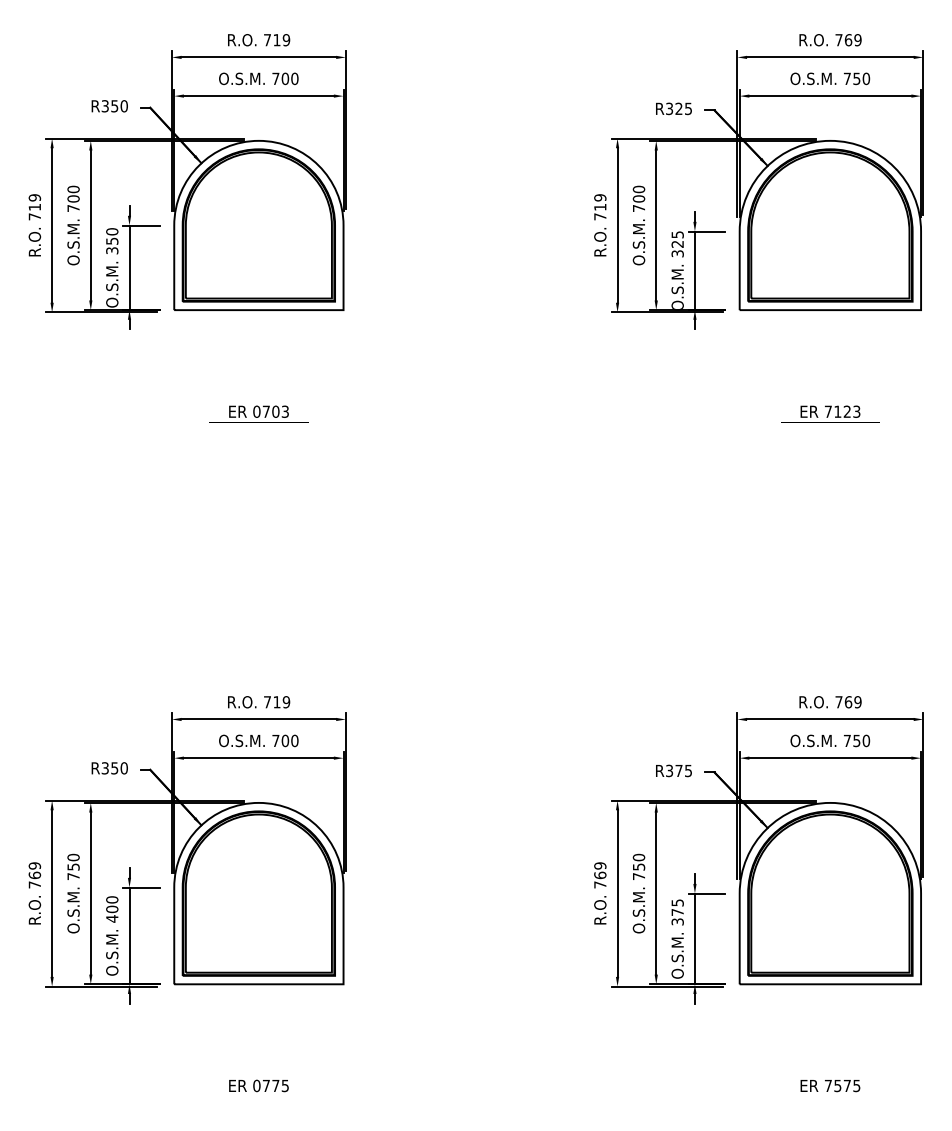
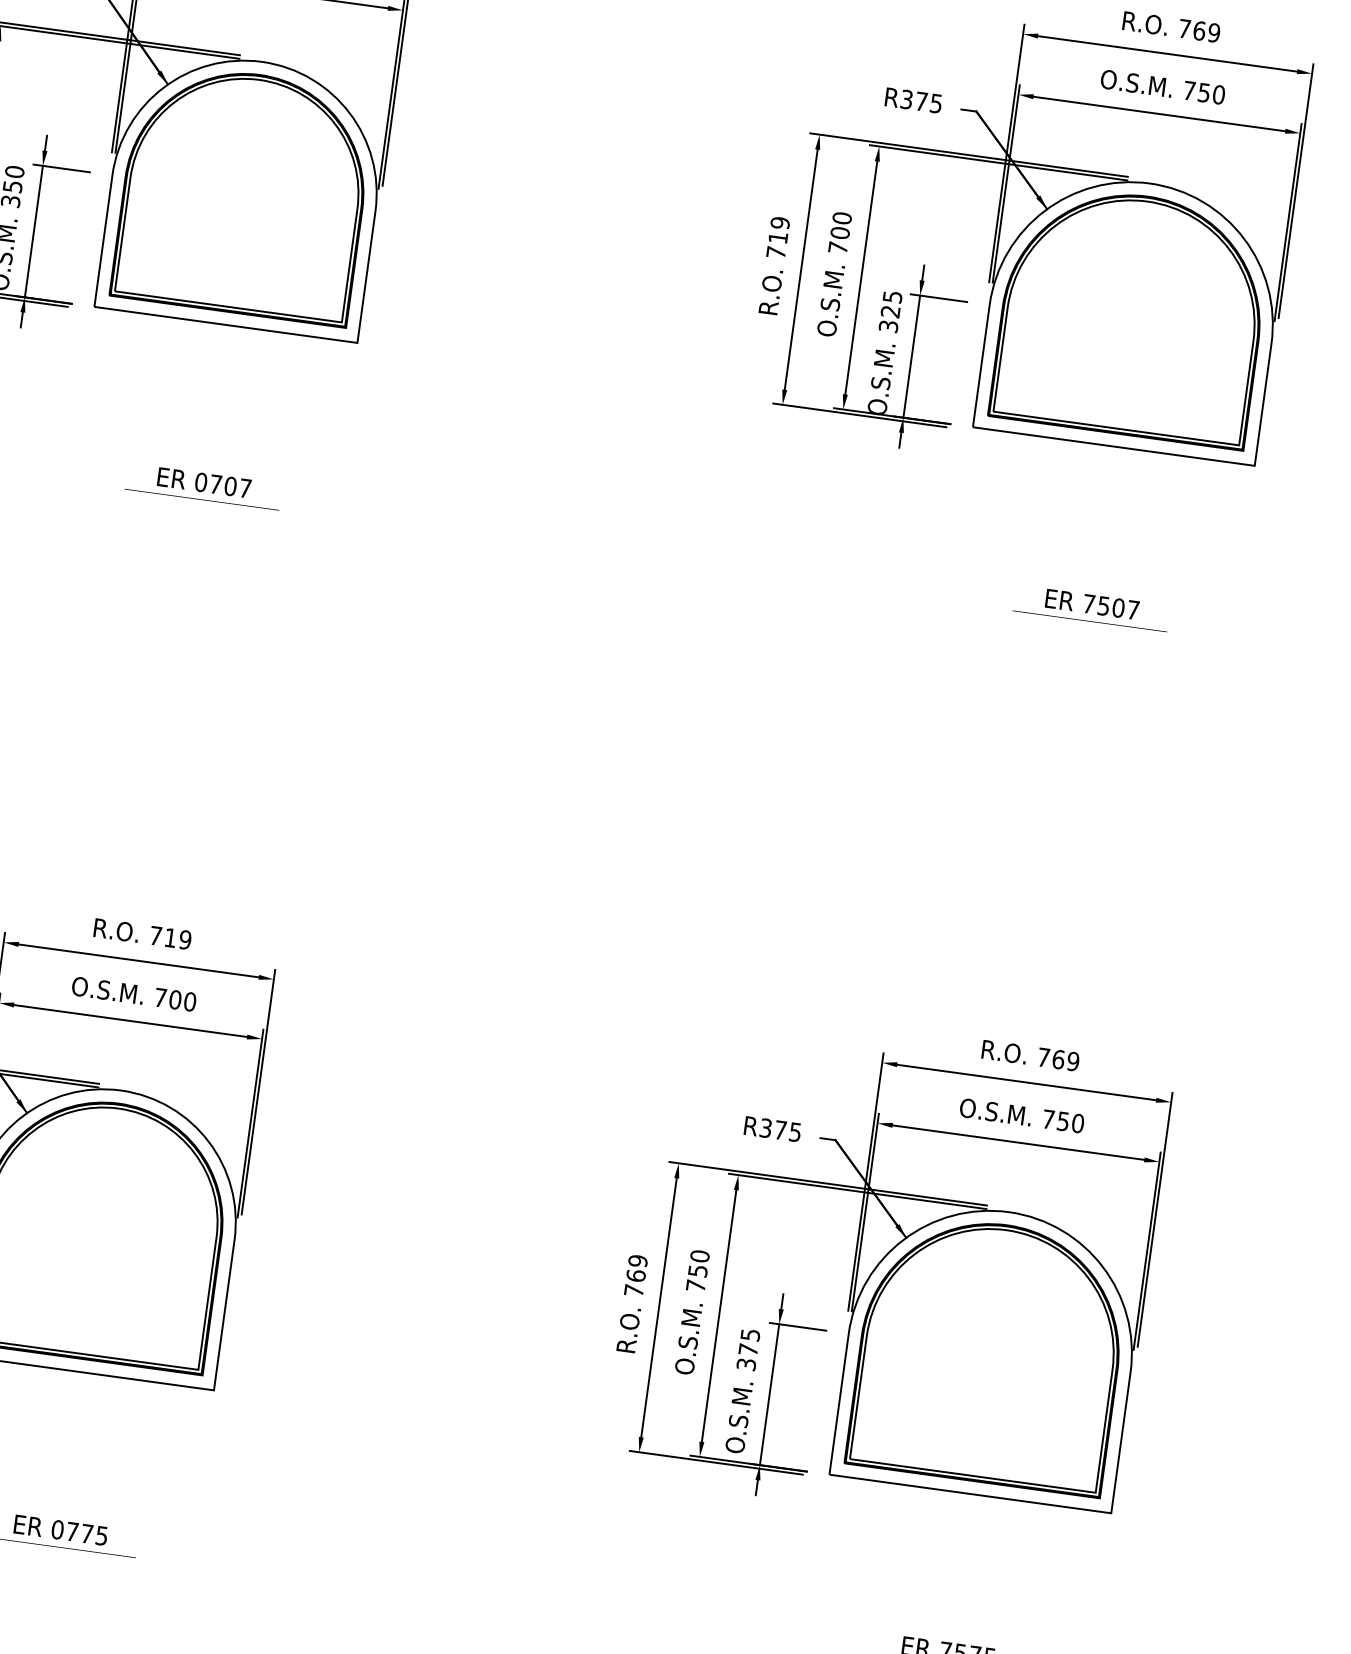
text: (678, 108) -> (920, 100), R325 -> R375
text: (284, 411) -> (244, 487), 0703 -> 0707
text: (847, 411) -> (1118, 607), 7123 -> 7507

